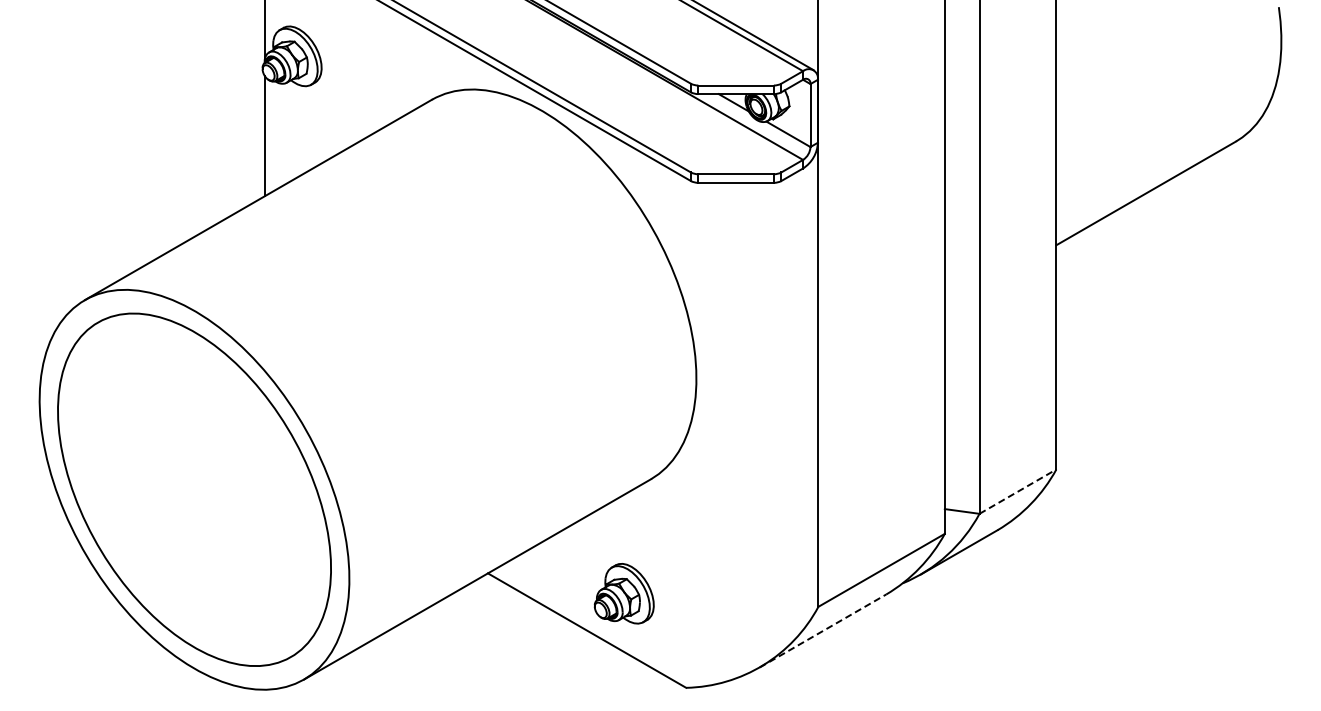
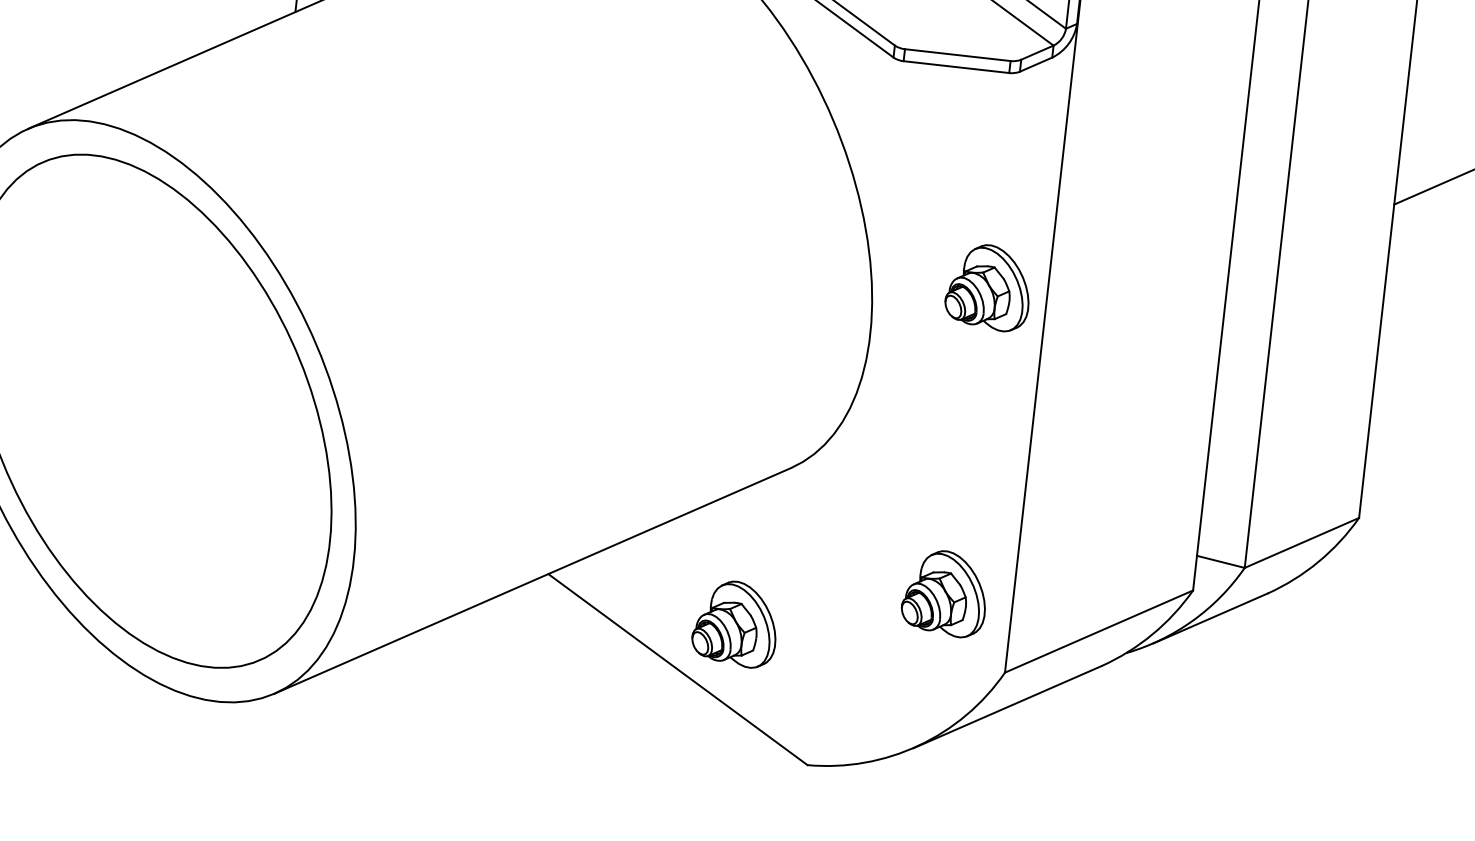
part: (776, 335) -> (988, 286), added
line: (1018, 491) -> (1302, 542), dashed -> solid
part: (769, 555) -> (944, 593), added
line: (822, 631) -> (1006, 707), dashed -> solid

